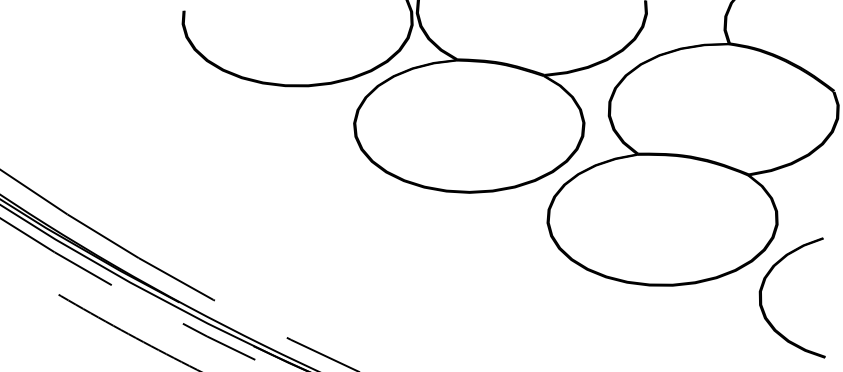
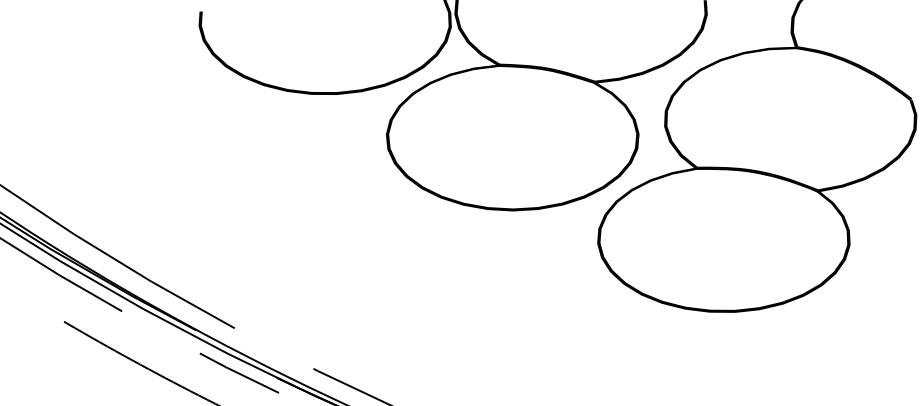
part: (762, 298) -> (832, 325), removed

